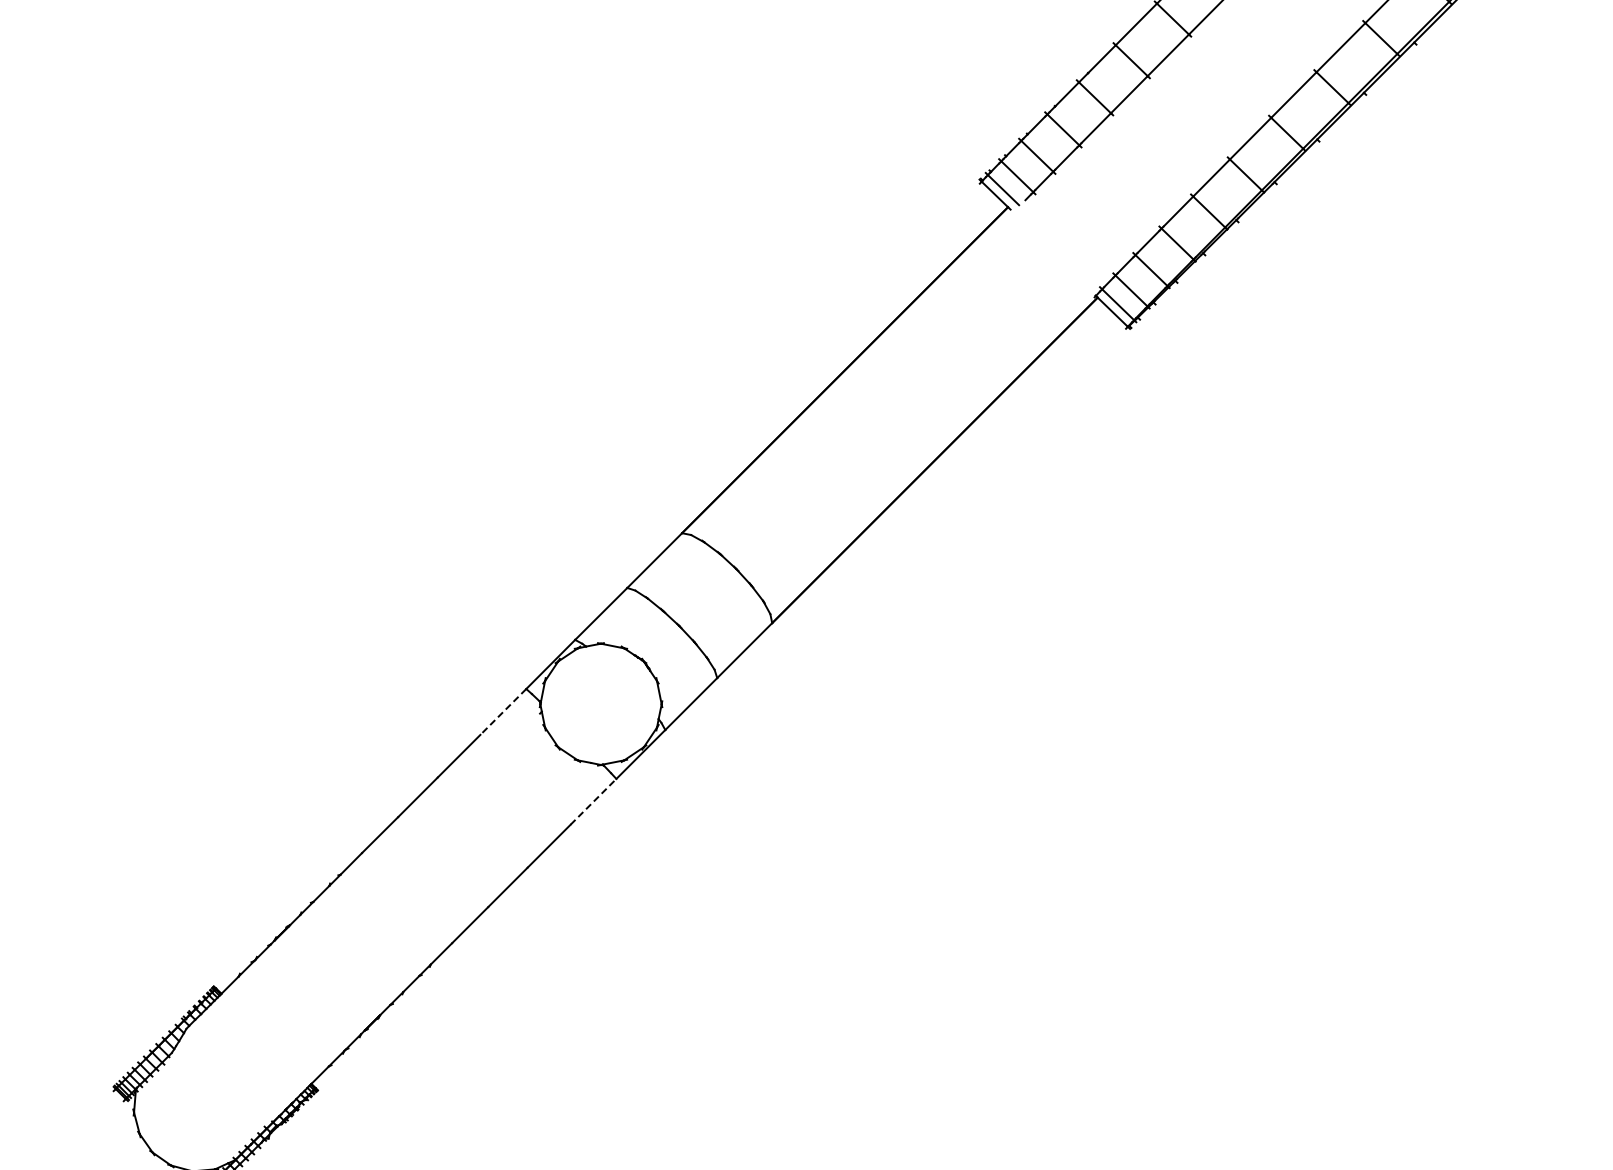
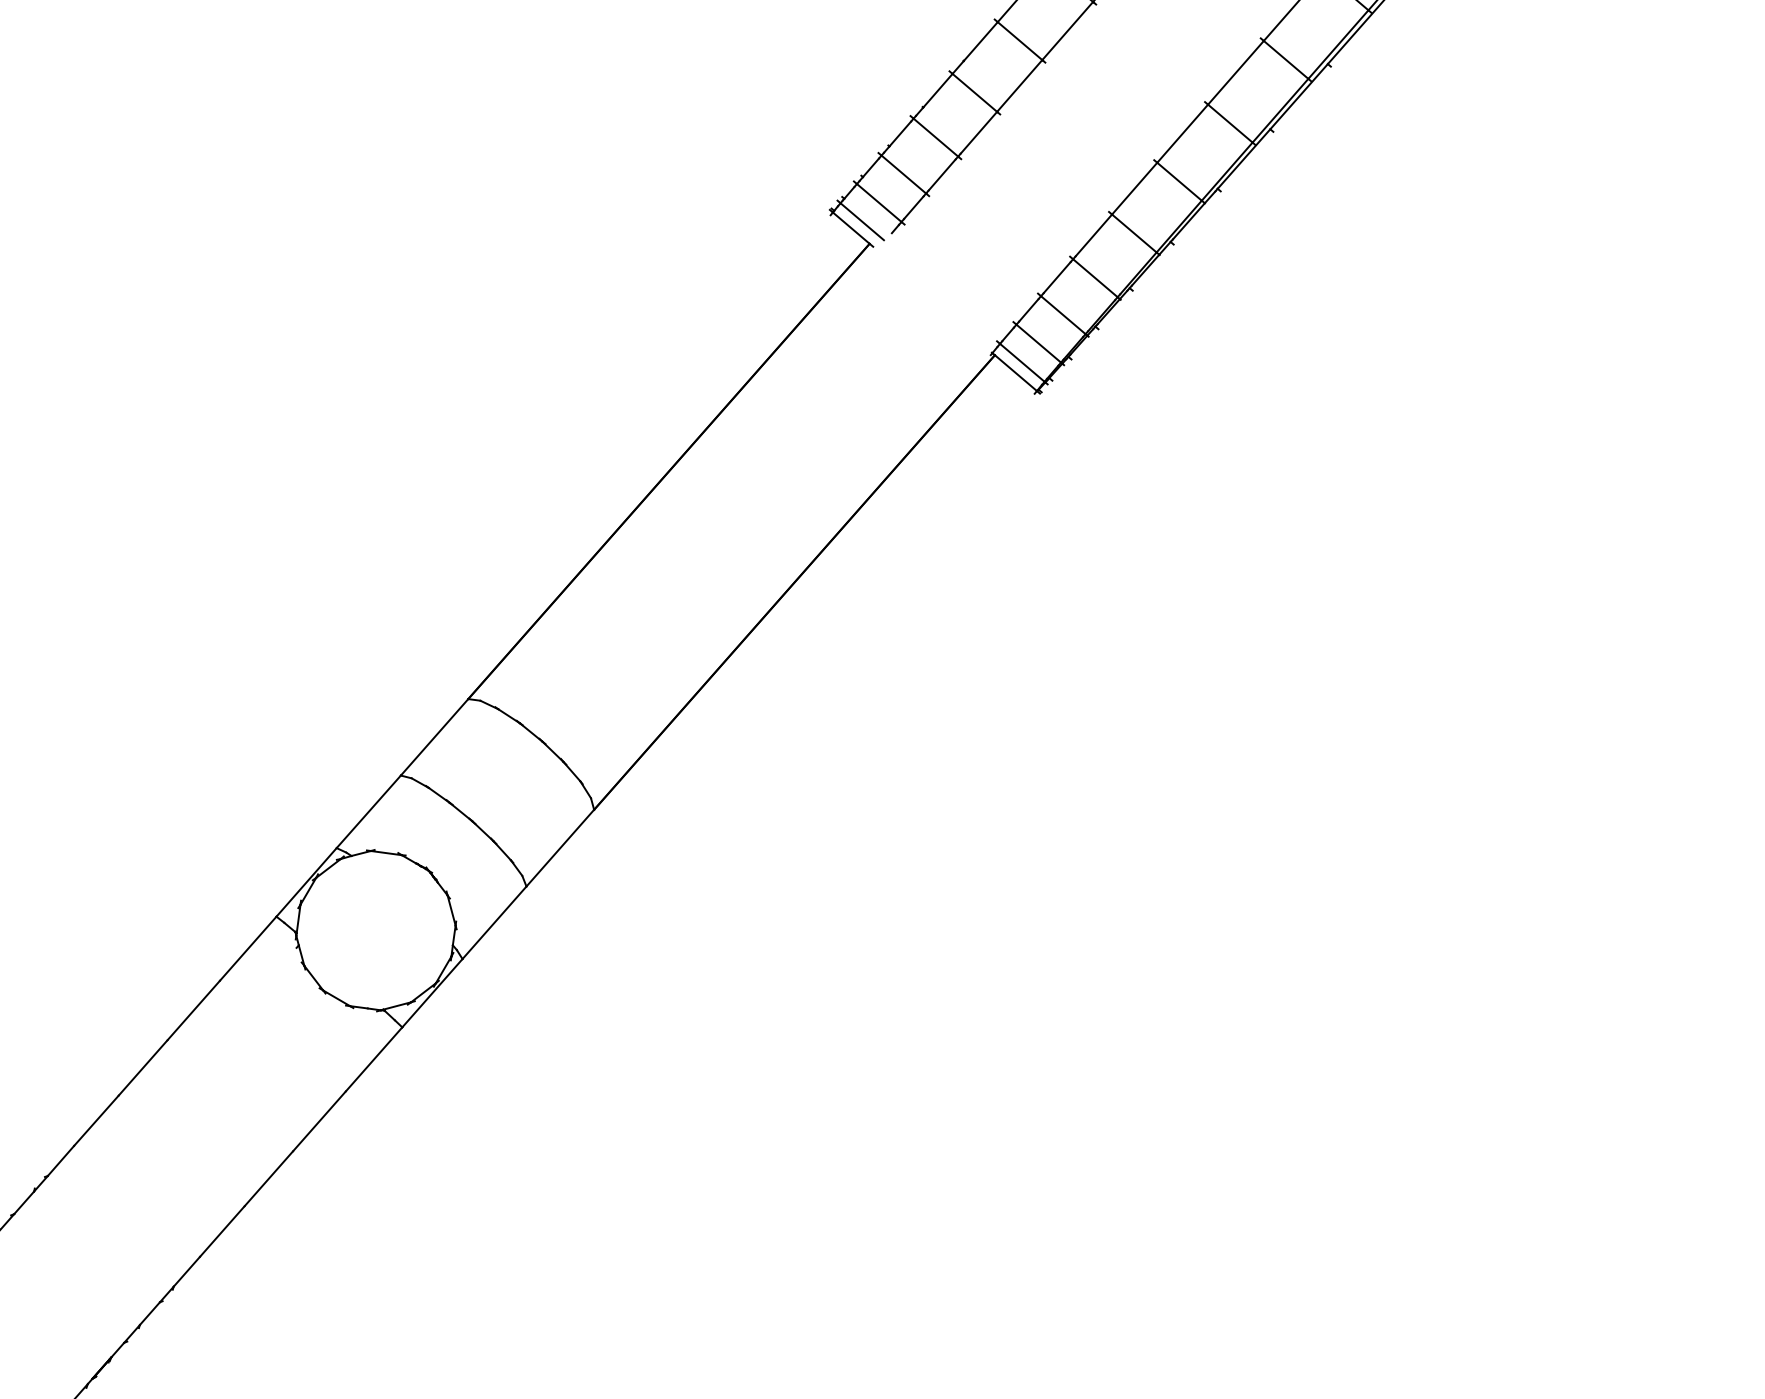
line: (503, 712) -> (248, 949), dashed -> solid
line: (593, 801) -> (374, 1058), dashed -> solid

